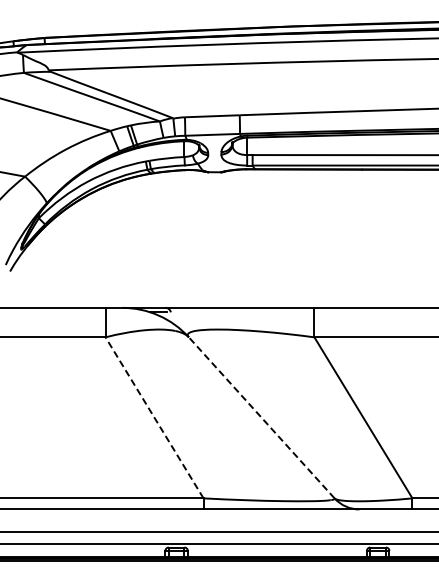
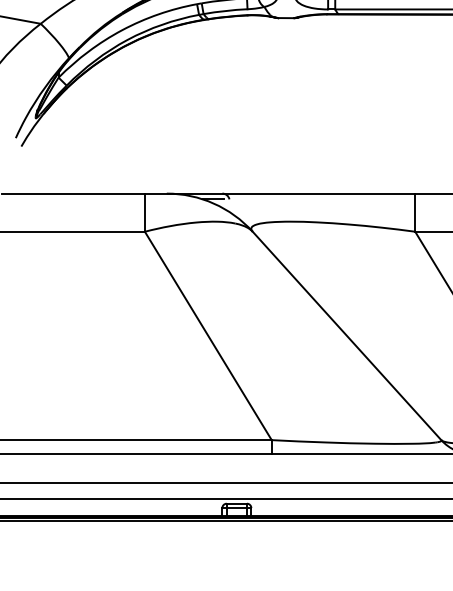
line: (154, 417) -> (208, 335), dashed -> solid
line: (261, 417) -> (346, 335), dashed -> solid

